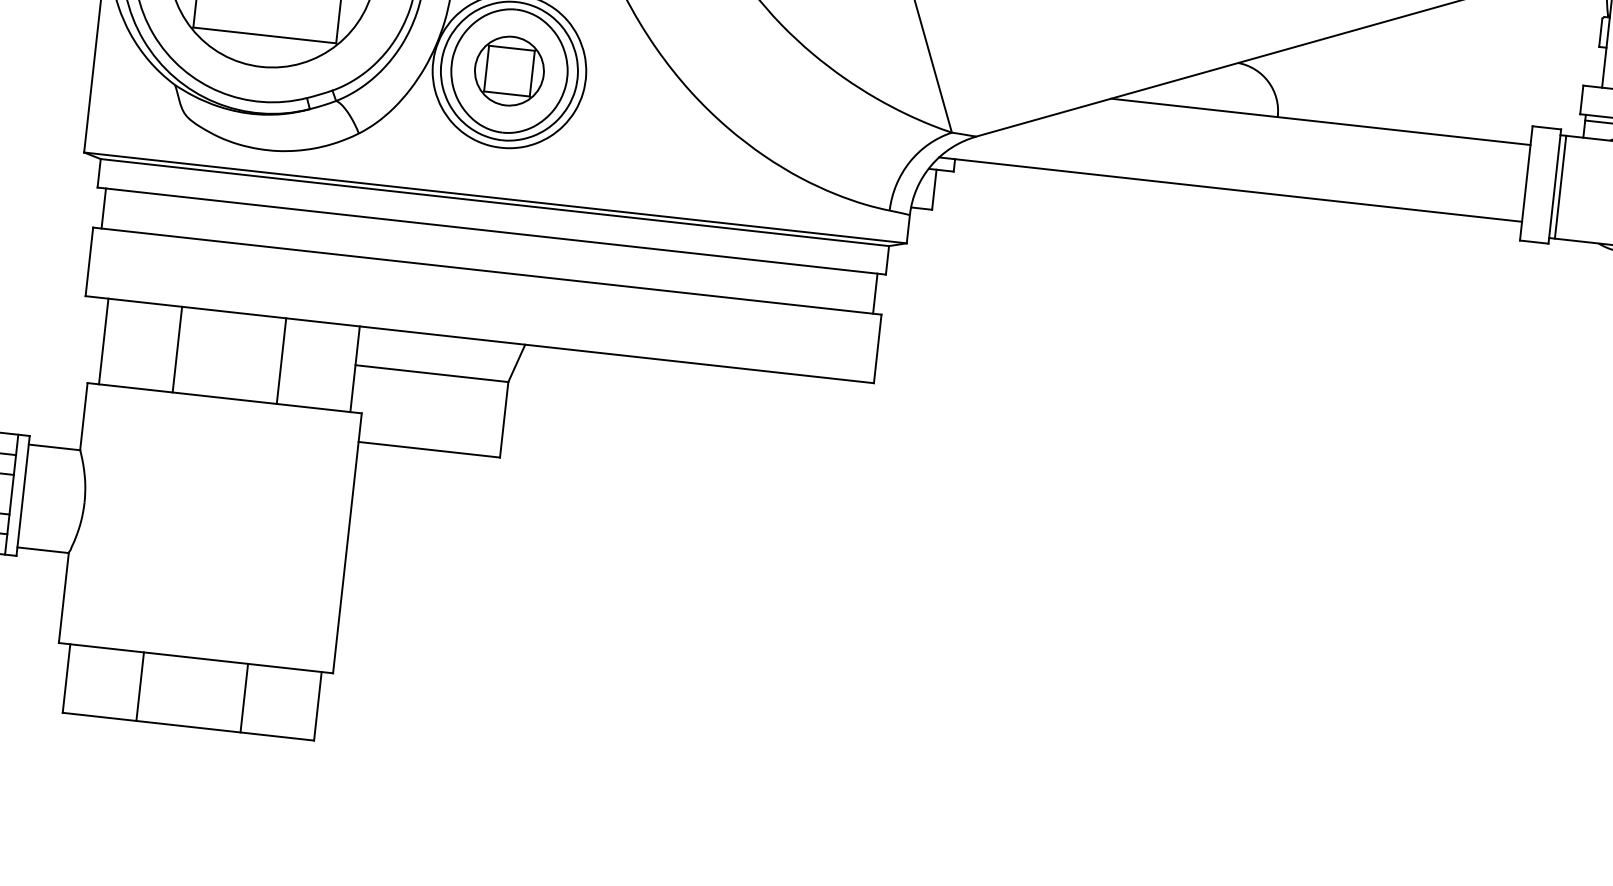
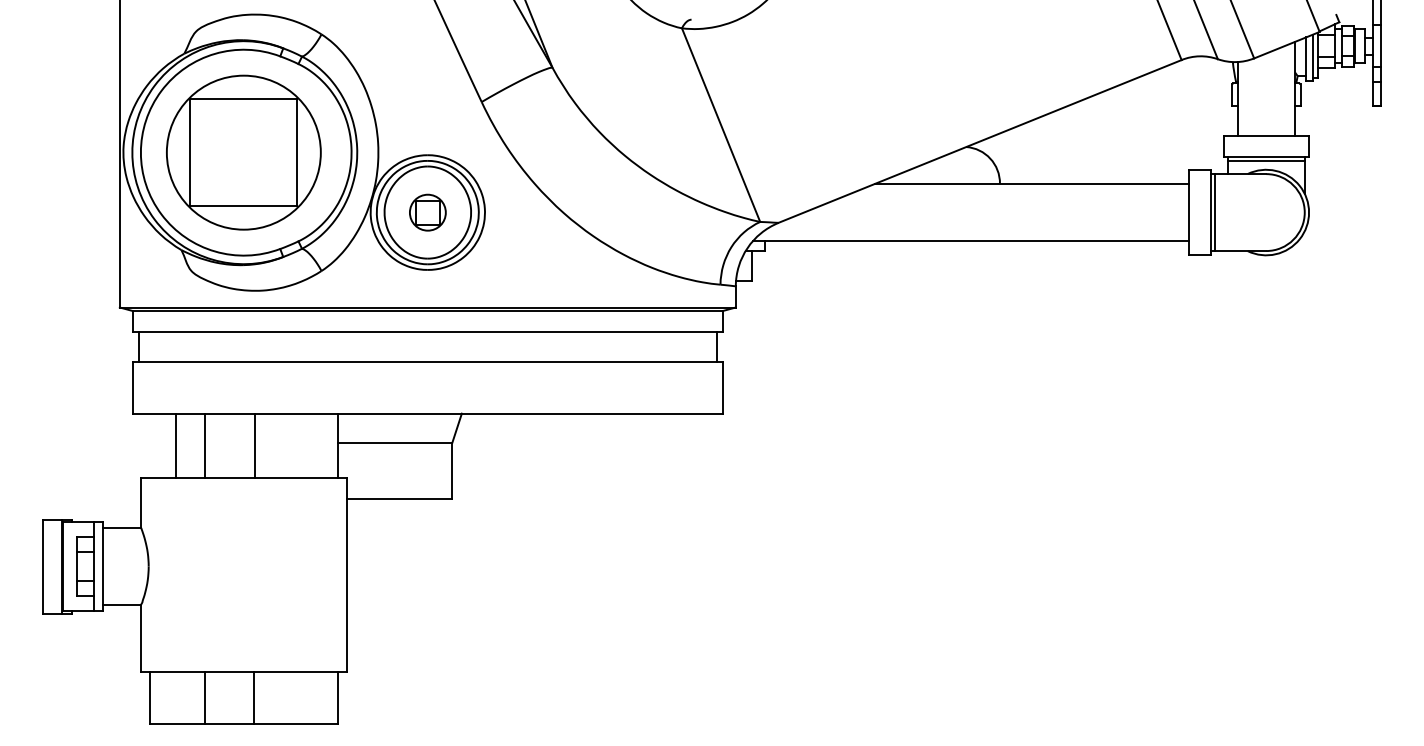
part: (509, 70) -> (427, 212), size x0.7
line: (103, 341) -> (175, 445), moved
line: (281, 360) -> (254, 445), moved
line: (243, 697) -> (253, 697), moved

